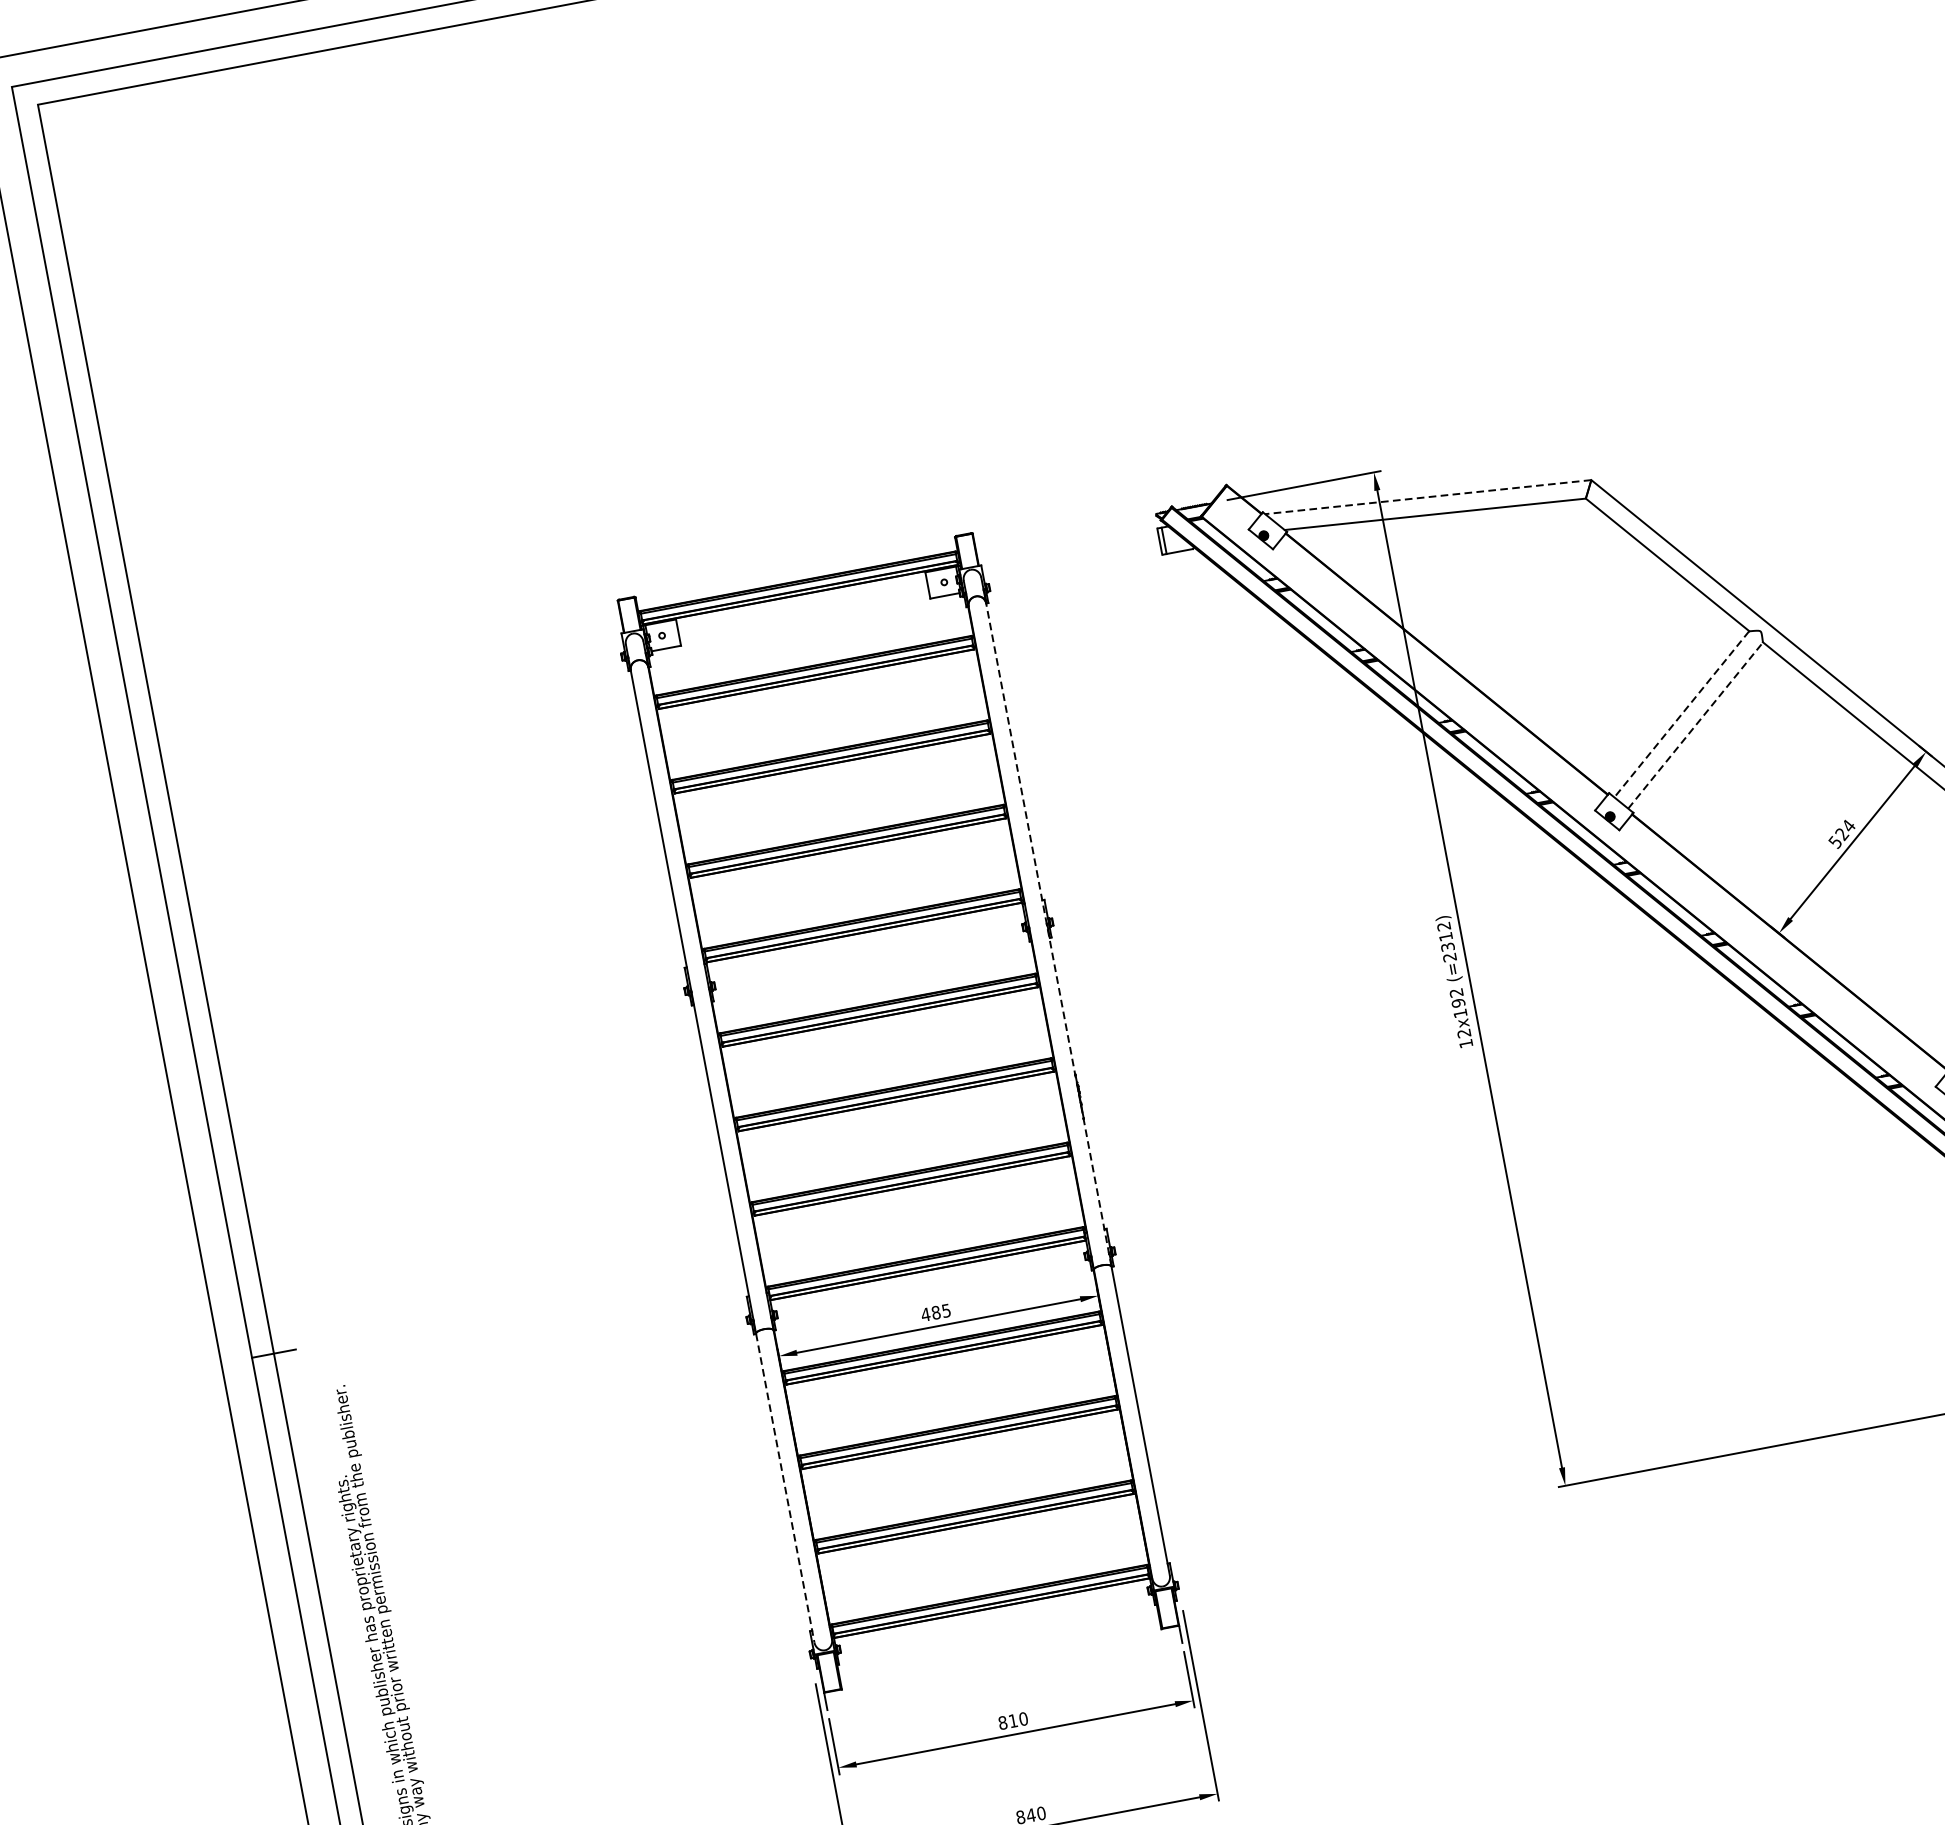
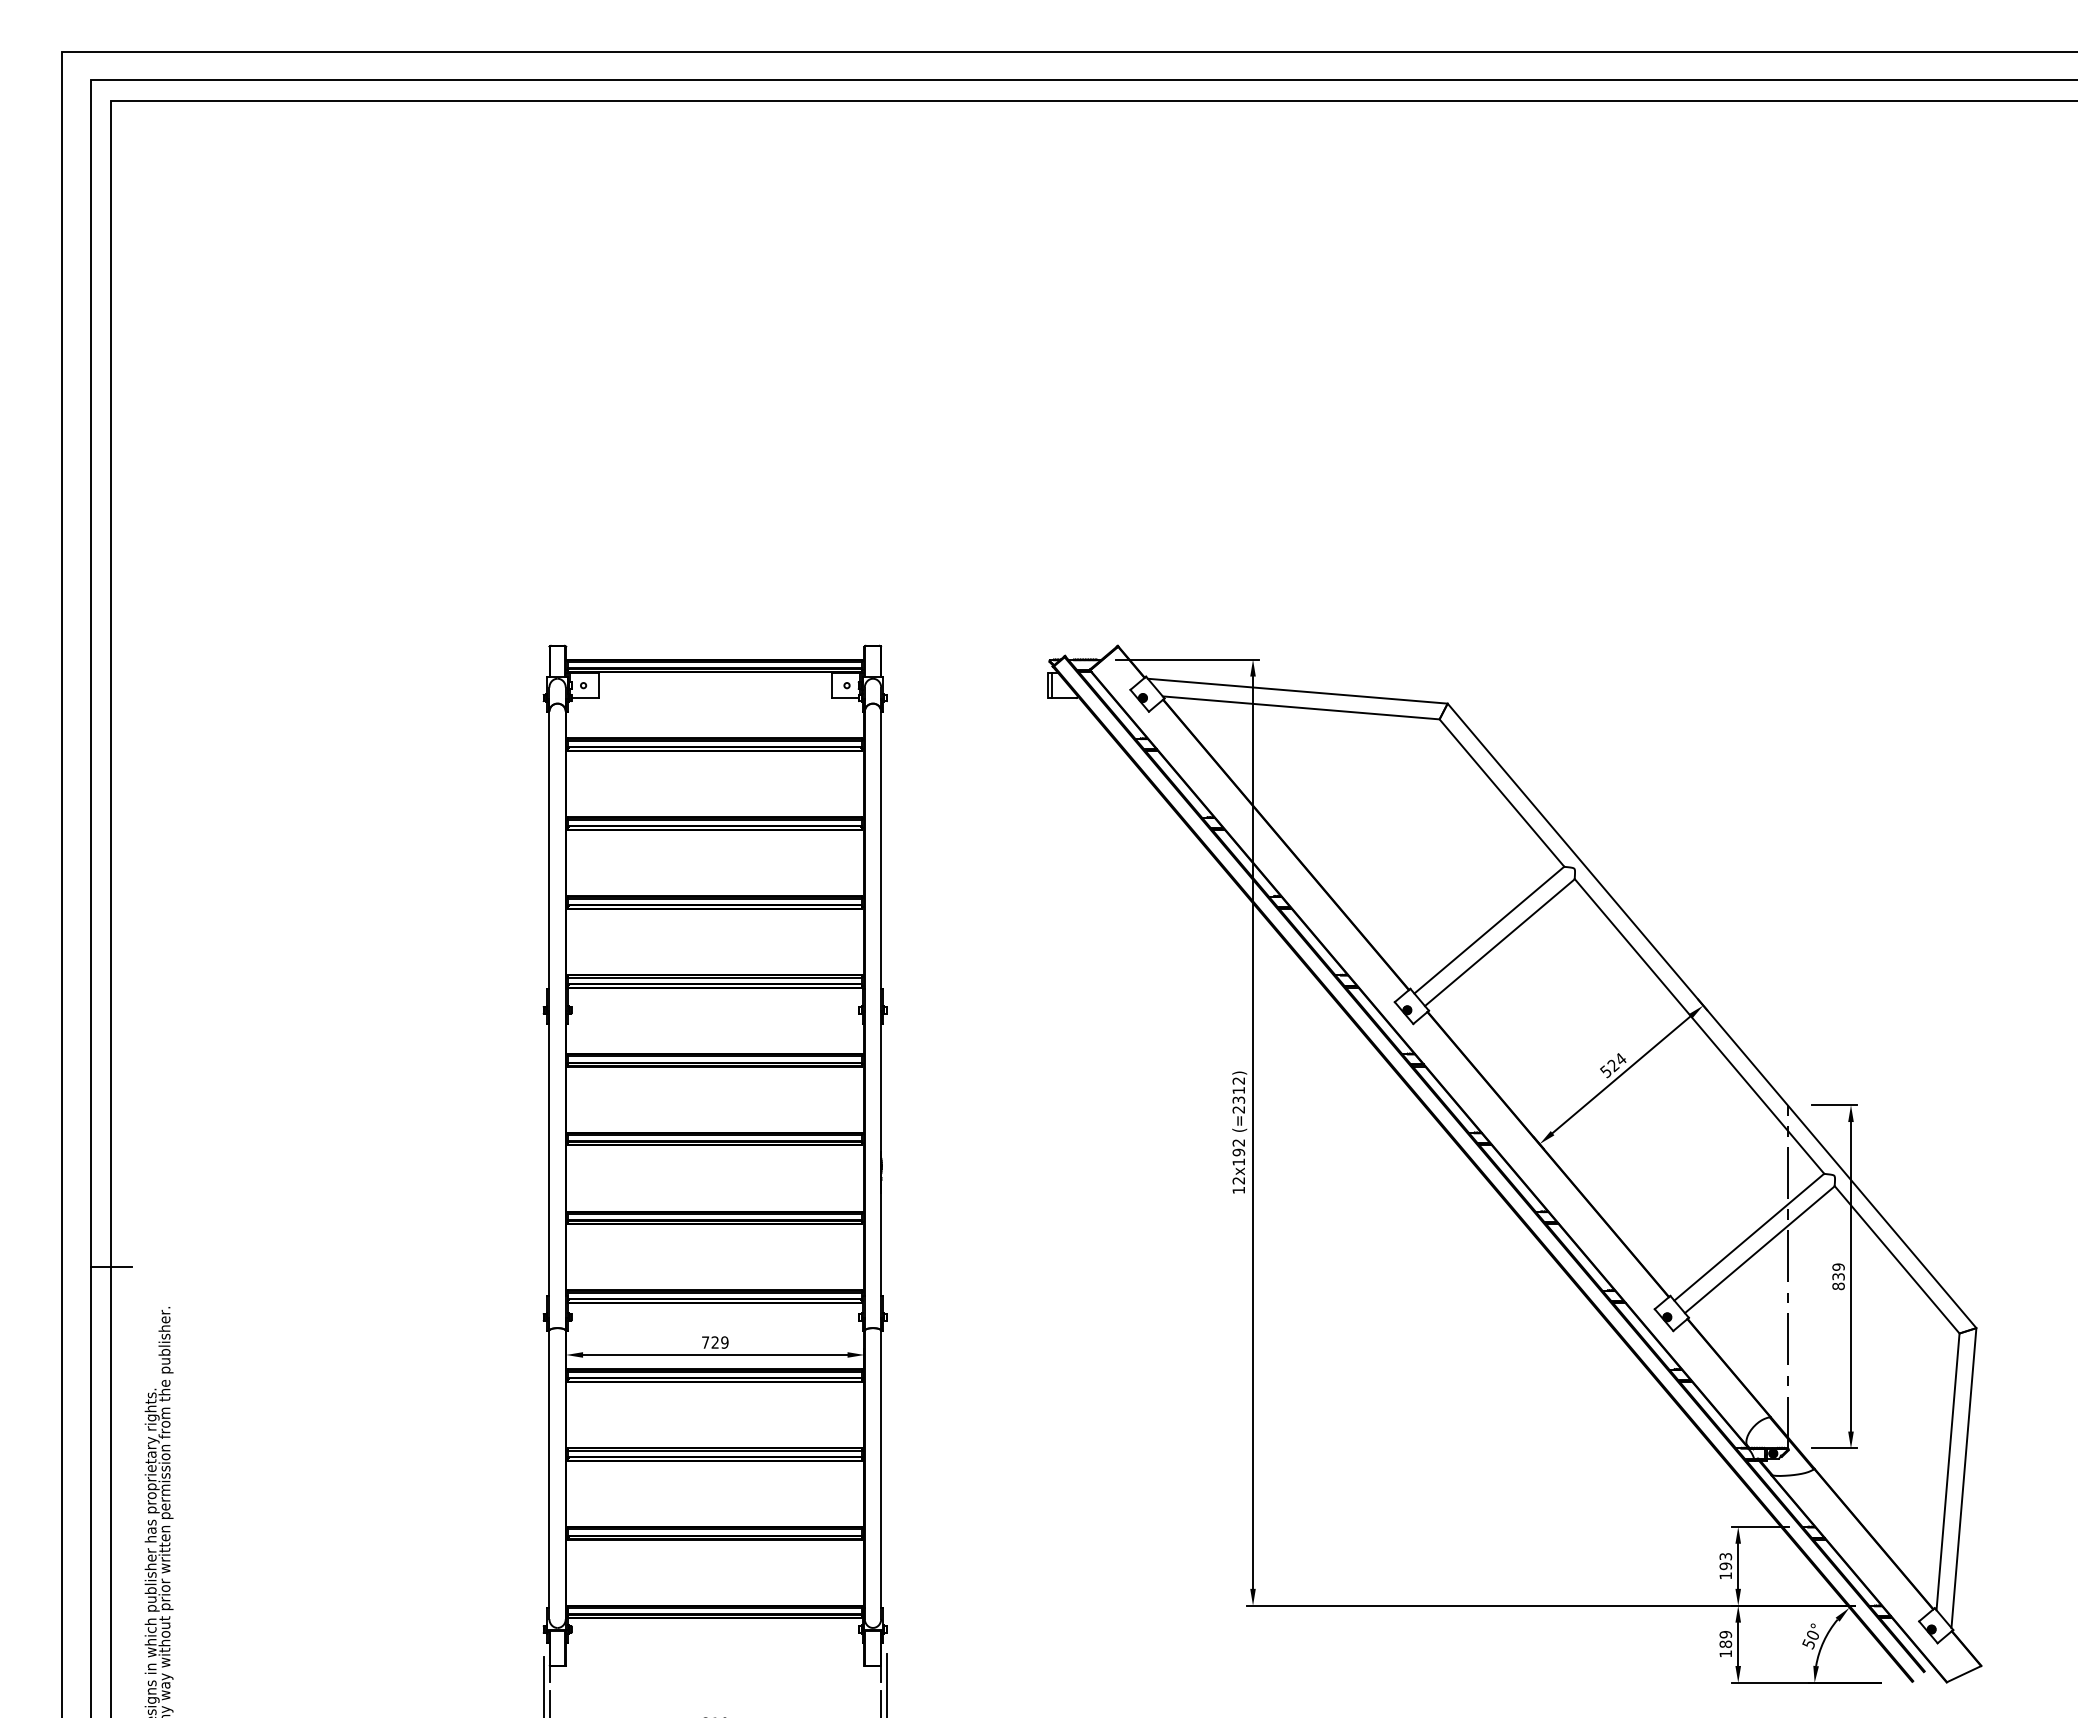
line: (1428, 497) -> (1297, 691), dashed -> solid
line: (1680, 714) -> (1488, 930), dashed -> solid
line: (1696, 725) -> (1500, 942), dashed -> solid
line: (1049, 935) -> (881, 1021), dashed -> solid
text: (935, 1312) -> (714, 1342), 485 -> 729
line: (785, 1488) -> (549, 1475), dashed -> solid

